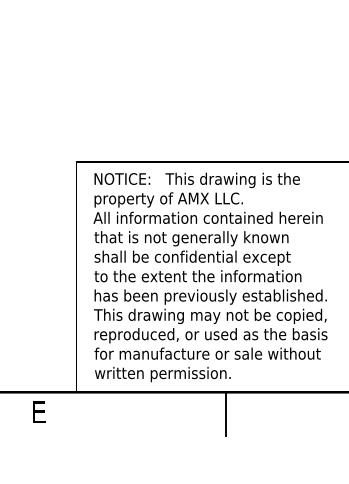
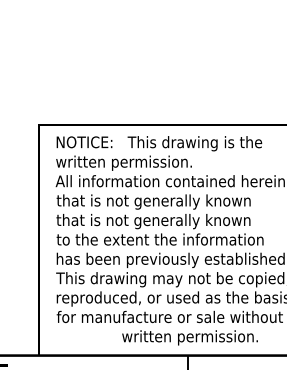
text: (168, 199) -> (130, 162), property of AMX LLC. -> written permission.
text: (192, 257) -> (154, 220), shall be confidential except -> that is not generally known
text: (162, 374) -> (189, 337), moved

